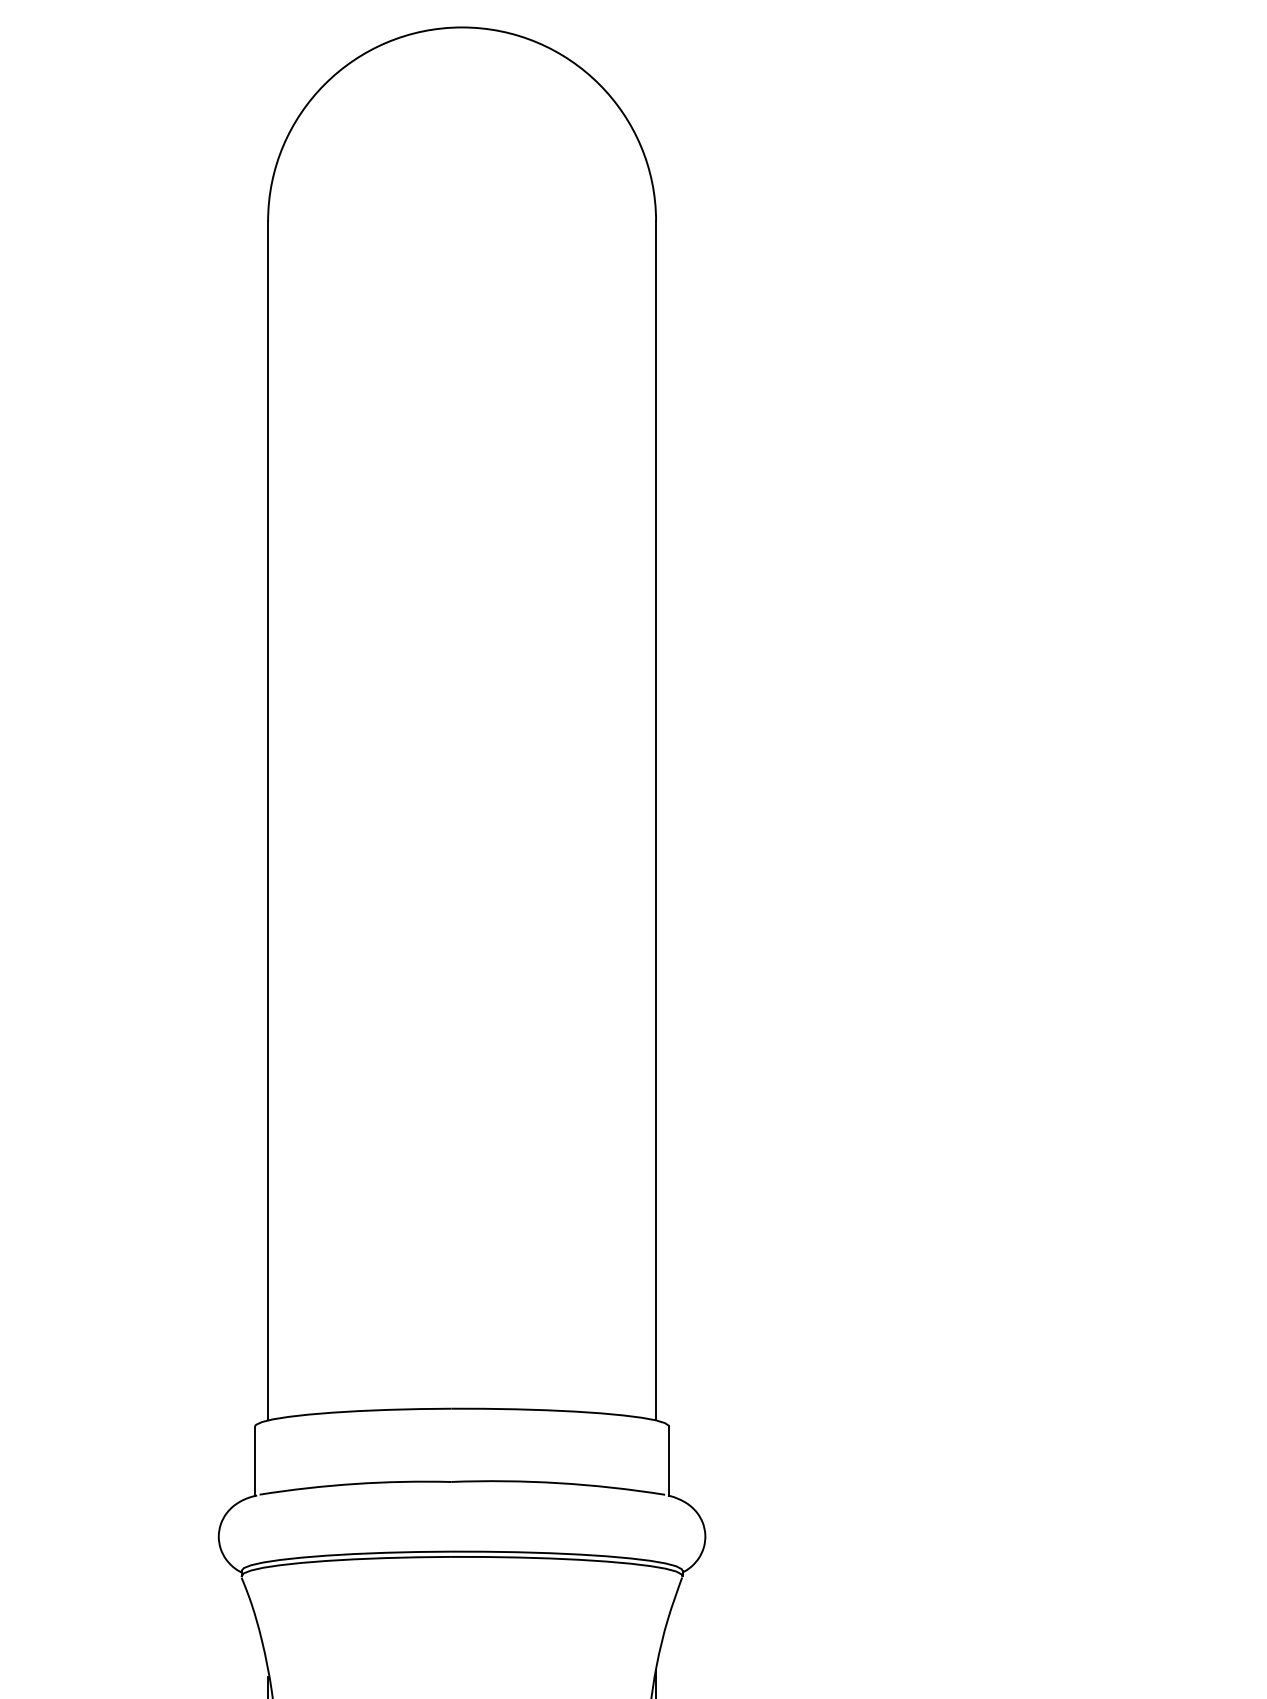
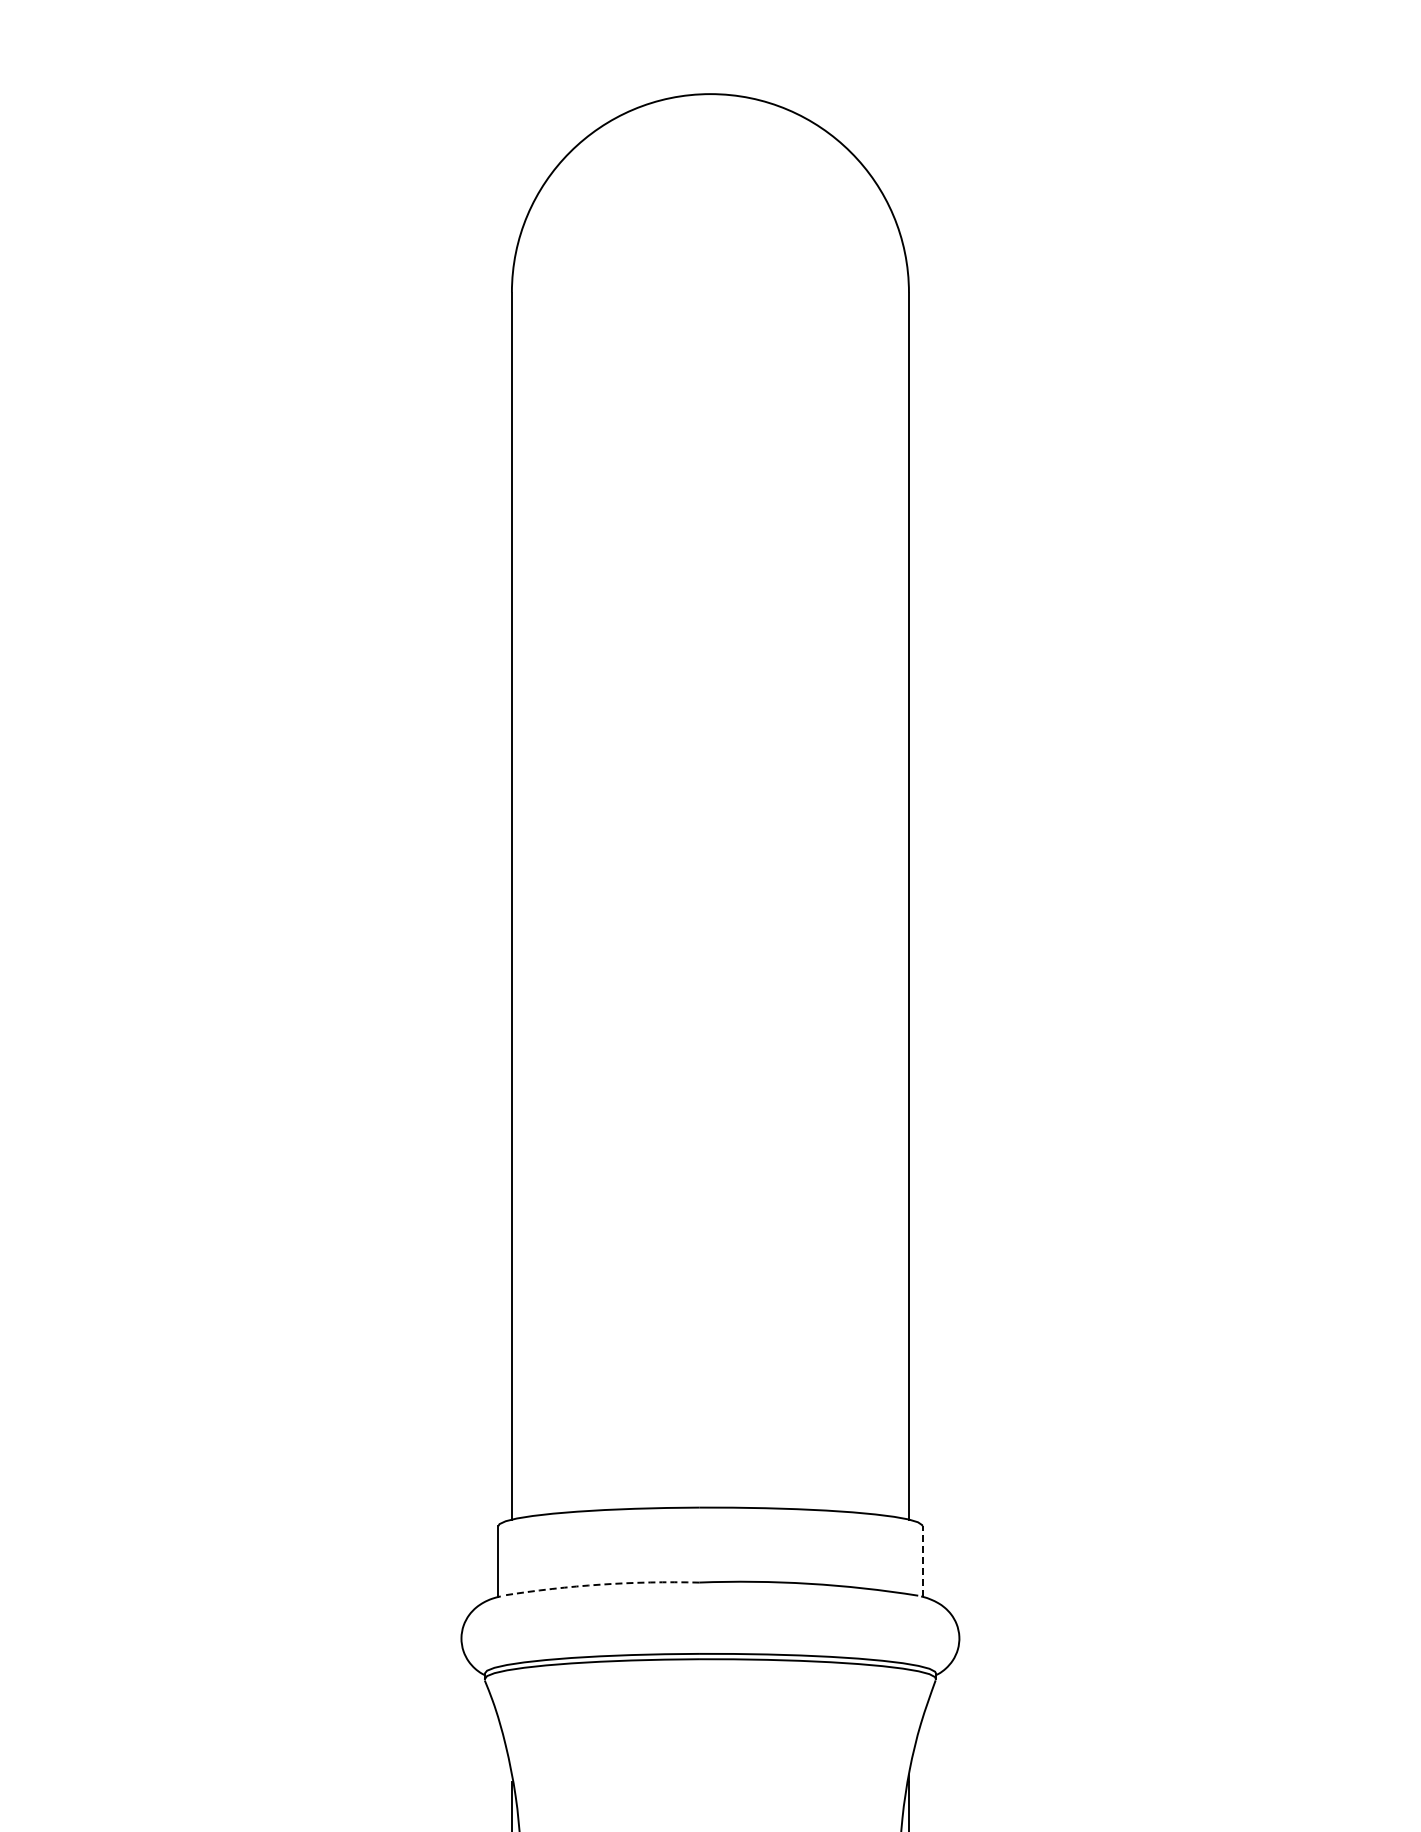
line: (669, 1460) -> (922, 1560), solid -> dashed
arc: (355, 1483) -> (601, 1584), solid -> dashed

